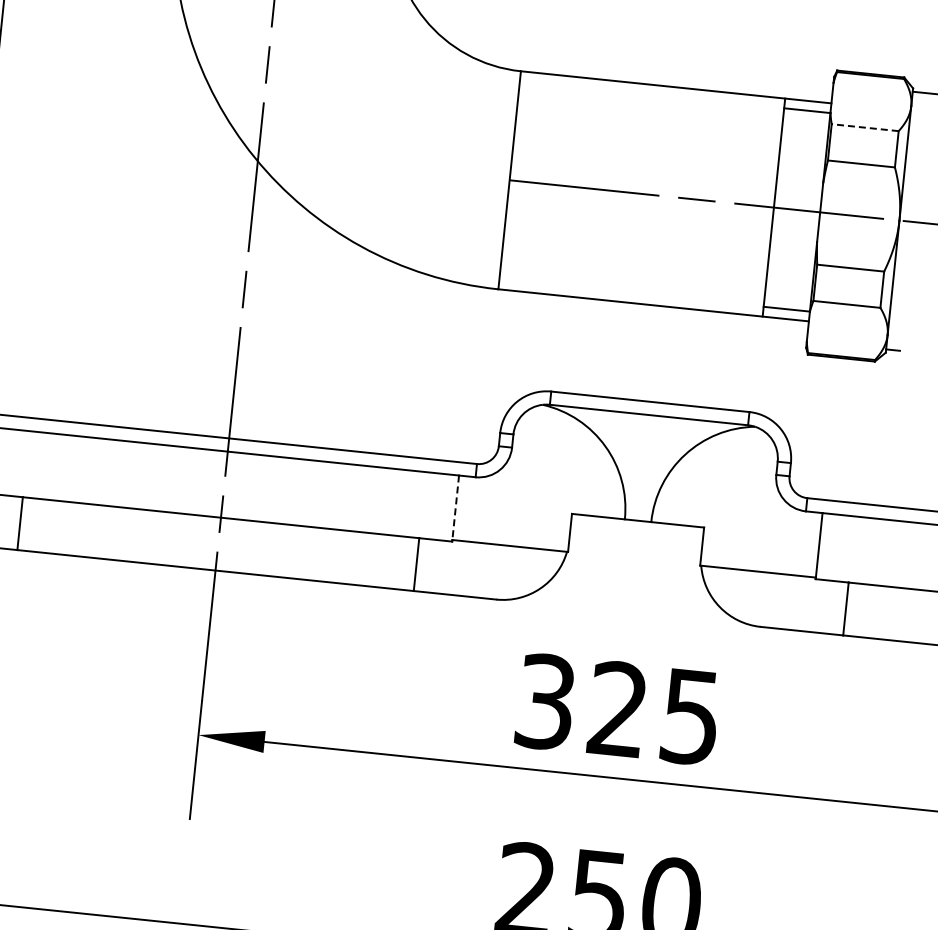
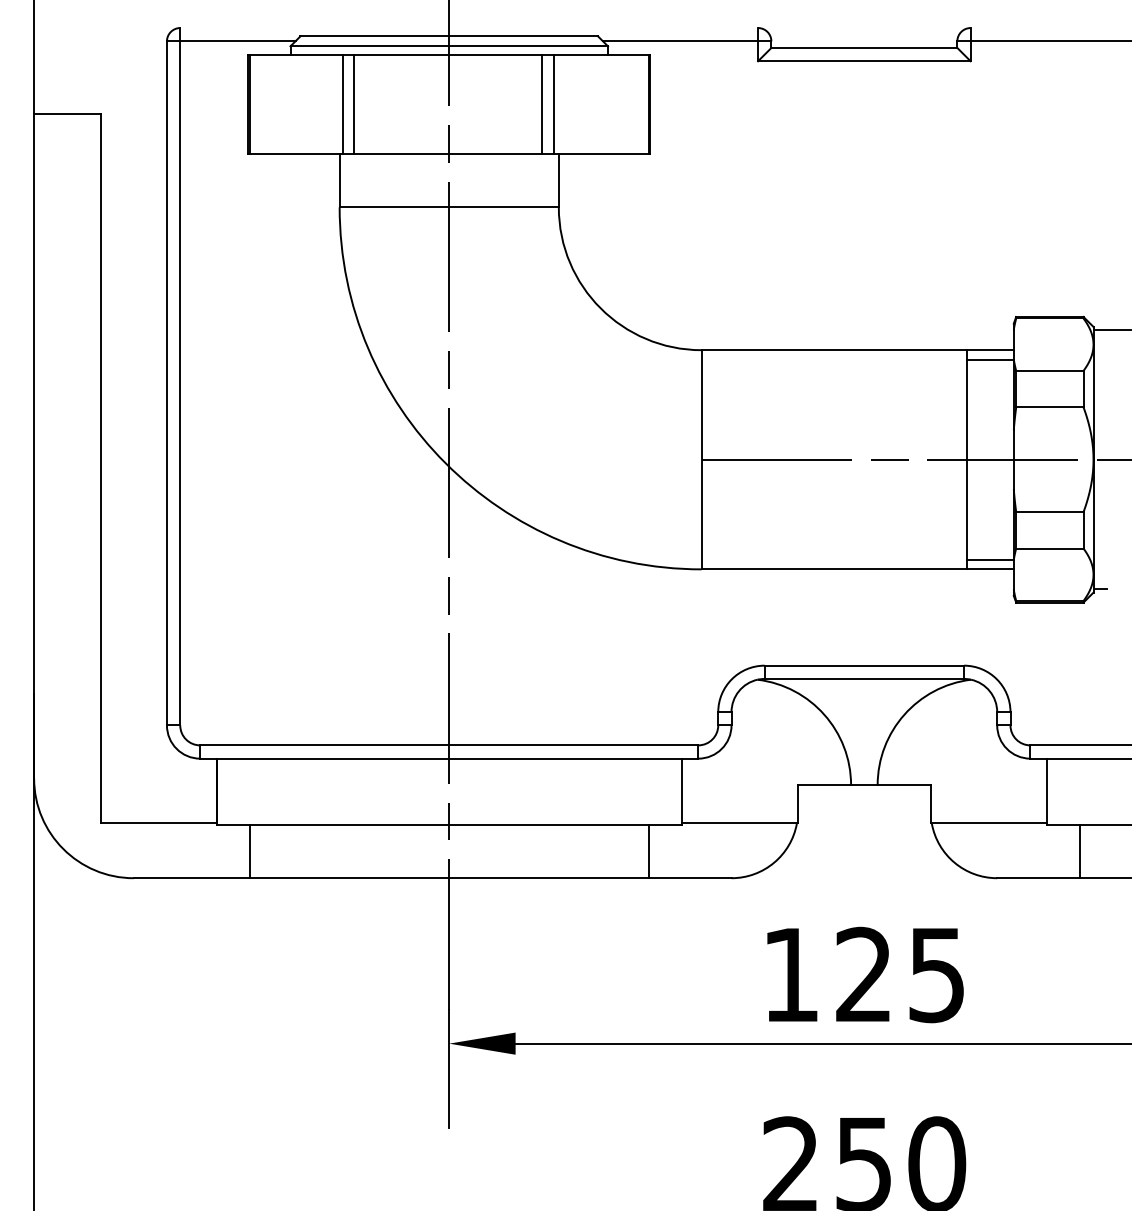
line: (864, 127) -> (1049, 370), dashed -> solid
line: (455, 508) -> (681, 791), dashed -> solid
text: (545, 701) -> (790, 974), 325 -> 125

